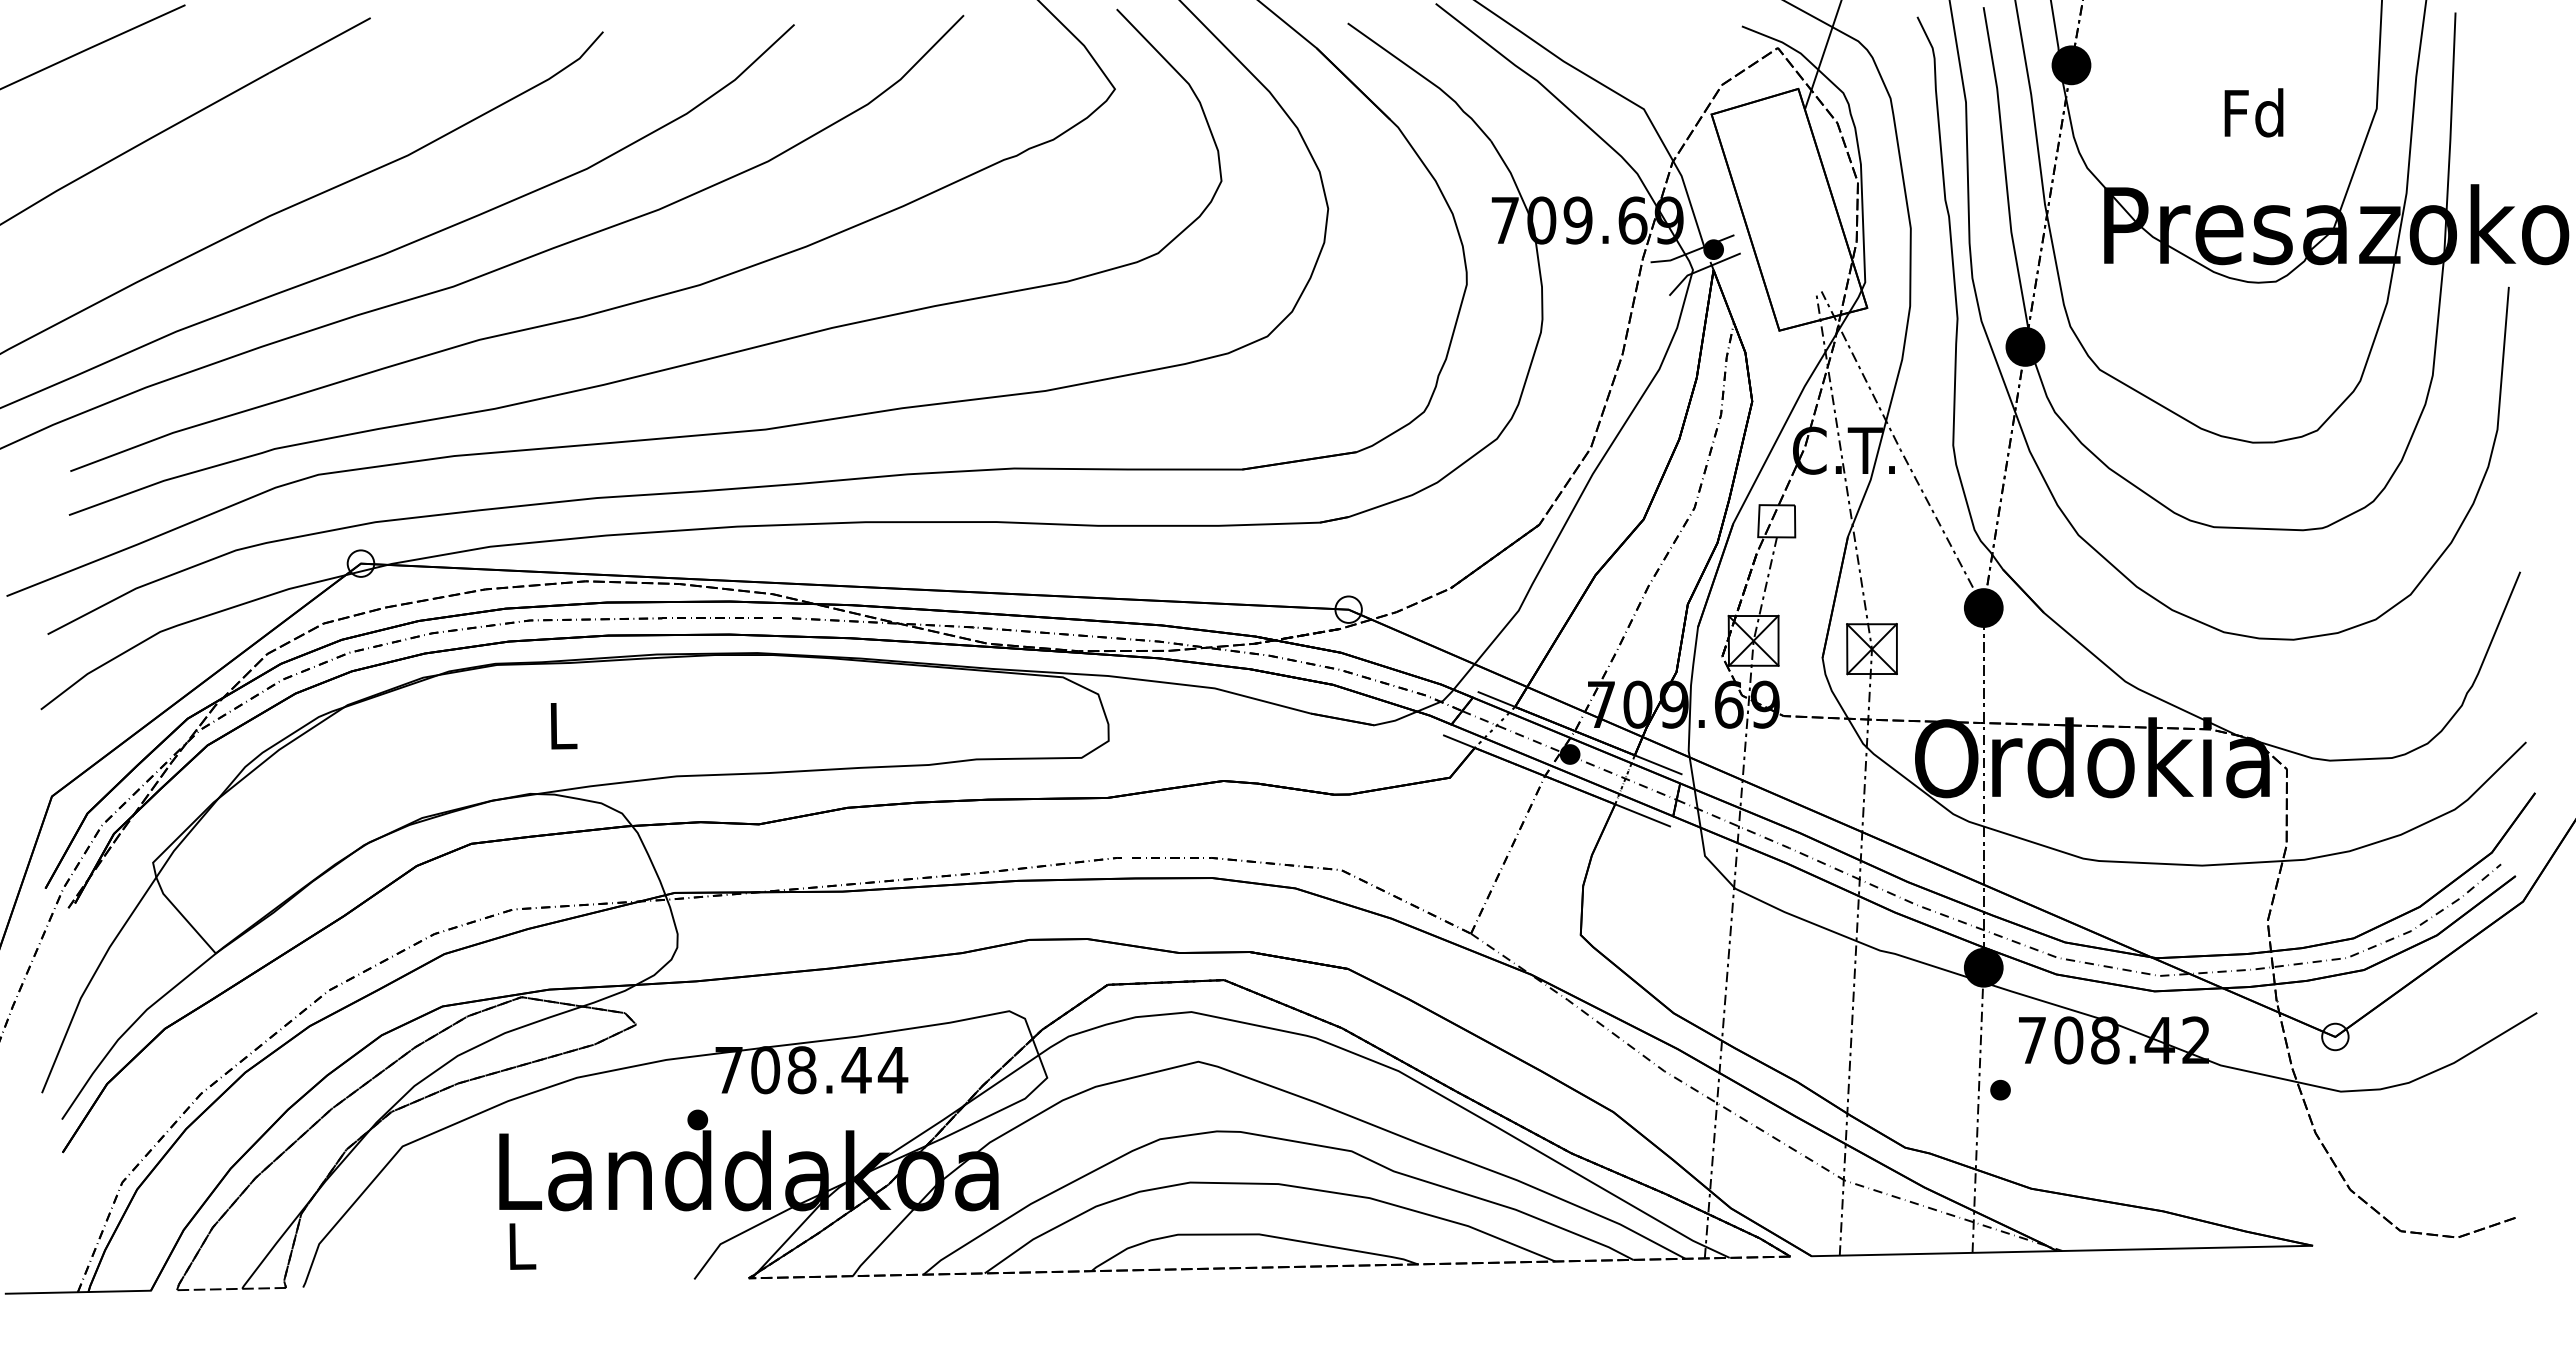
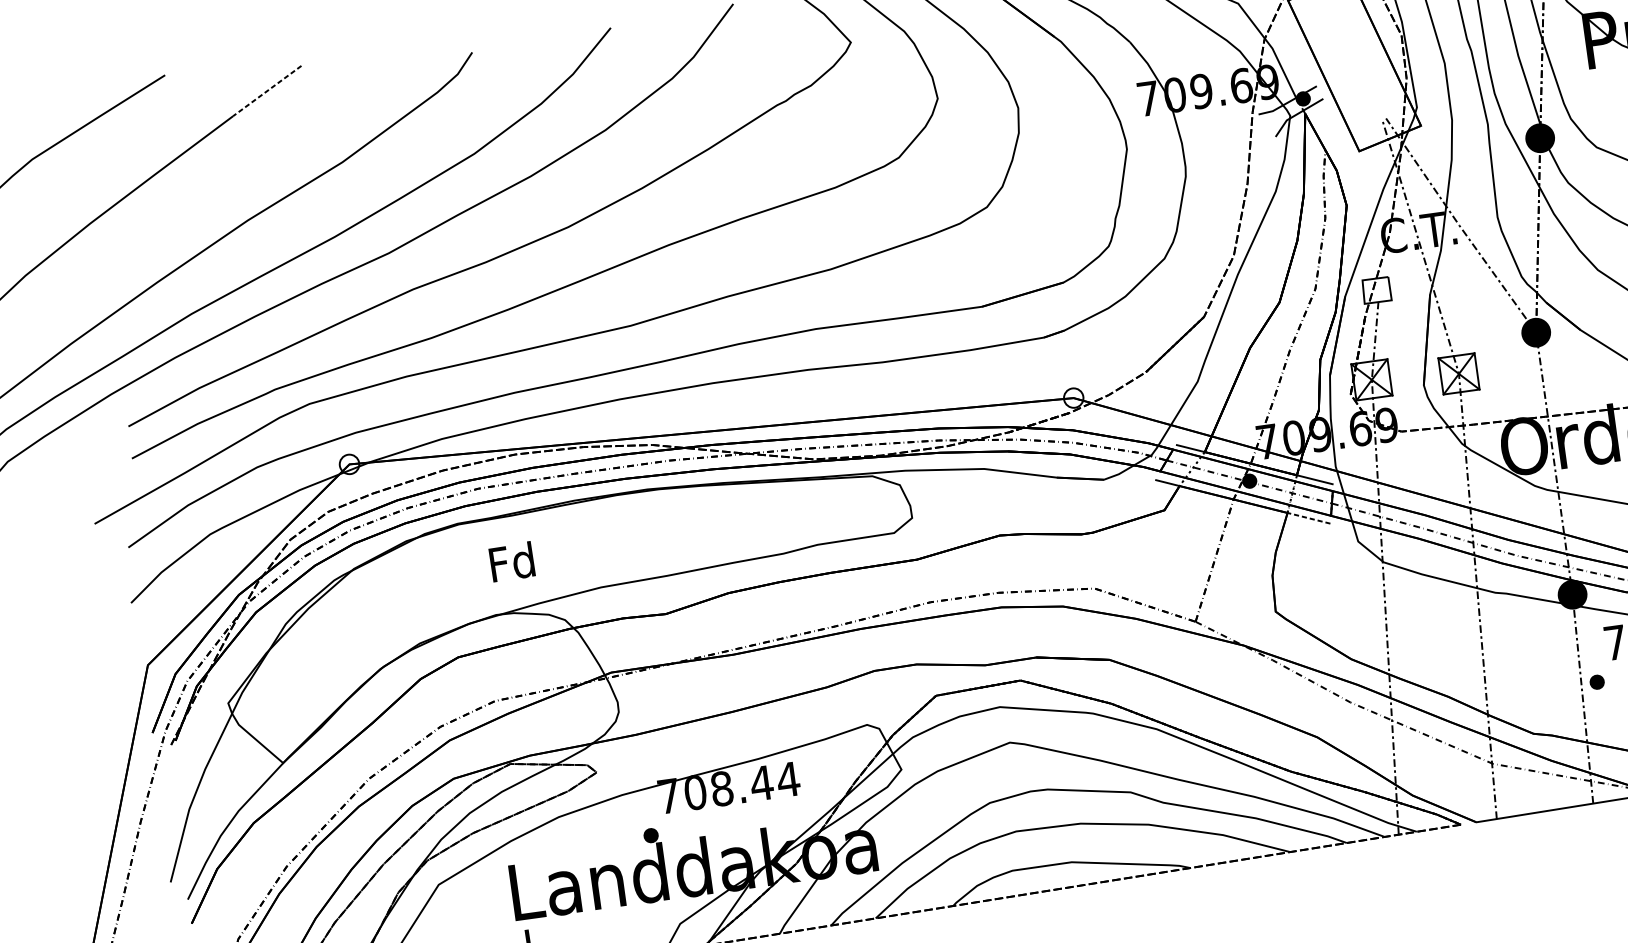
line: (319, 45) -> (266, 91), solid -> dashed
text: (561, 724) -> (511, 561), L -> Fd
line: (1642, 815) -> (1308, 518), solid -> dashed

